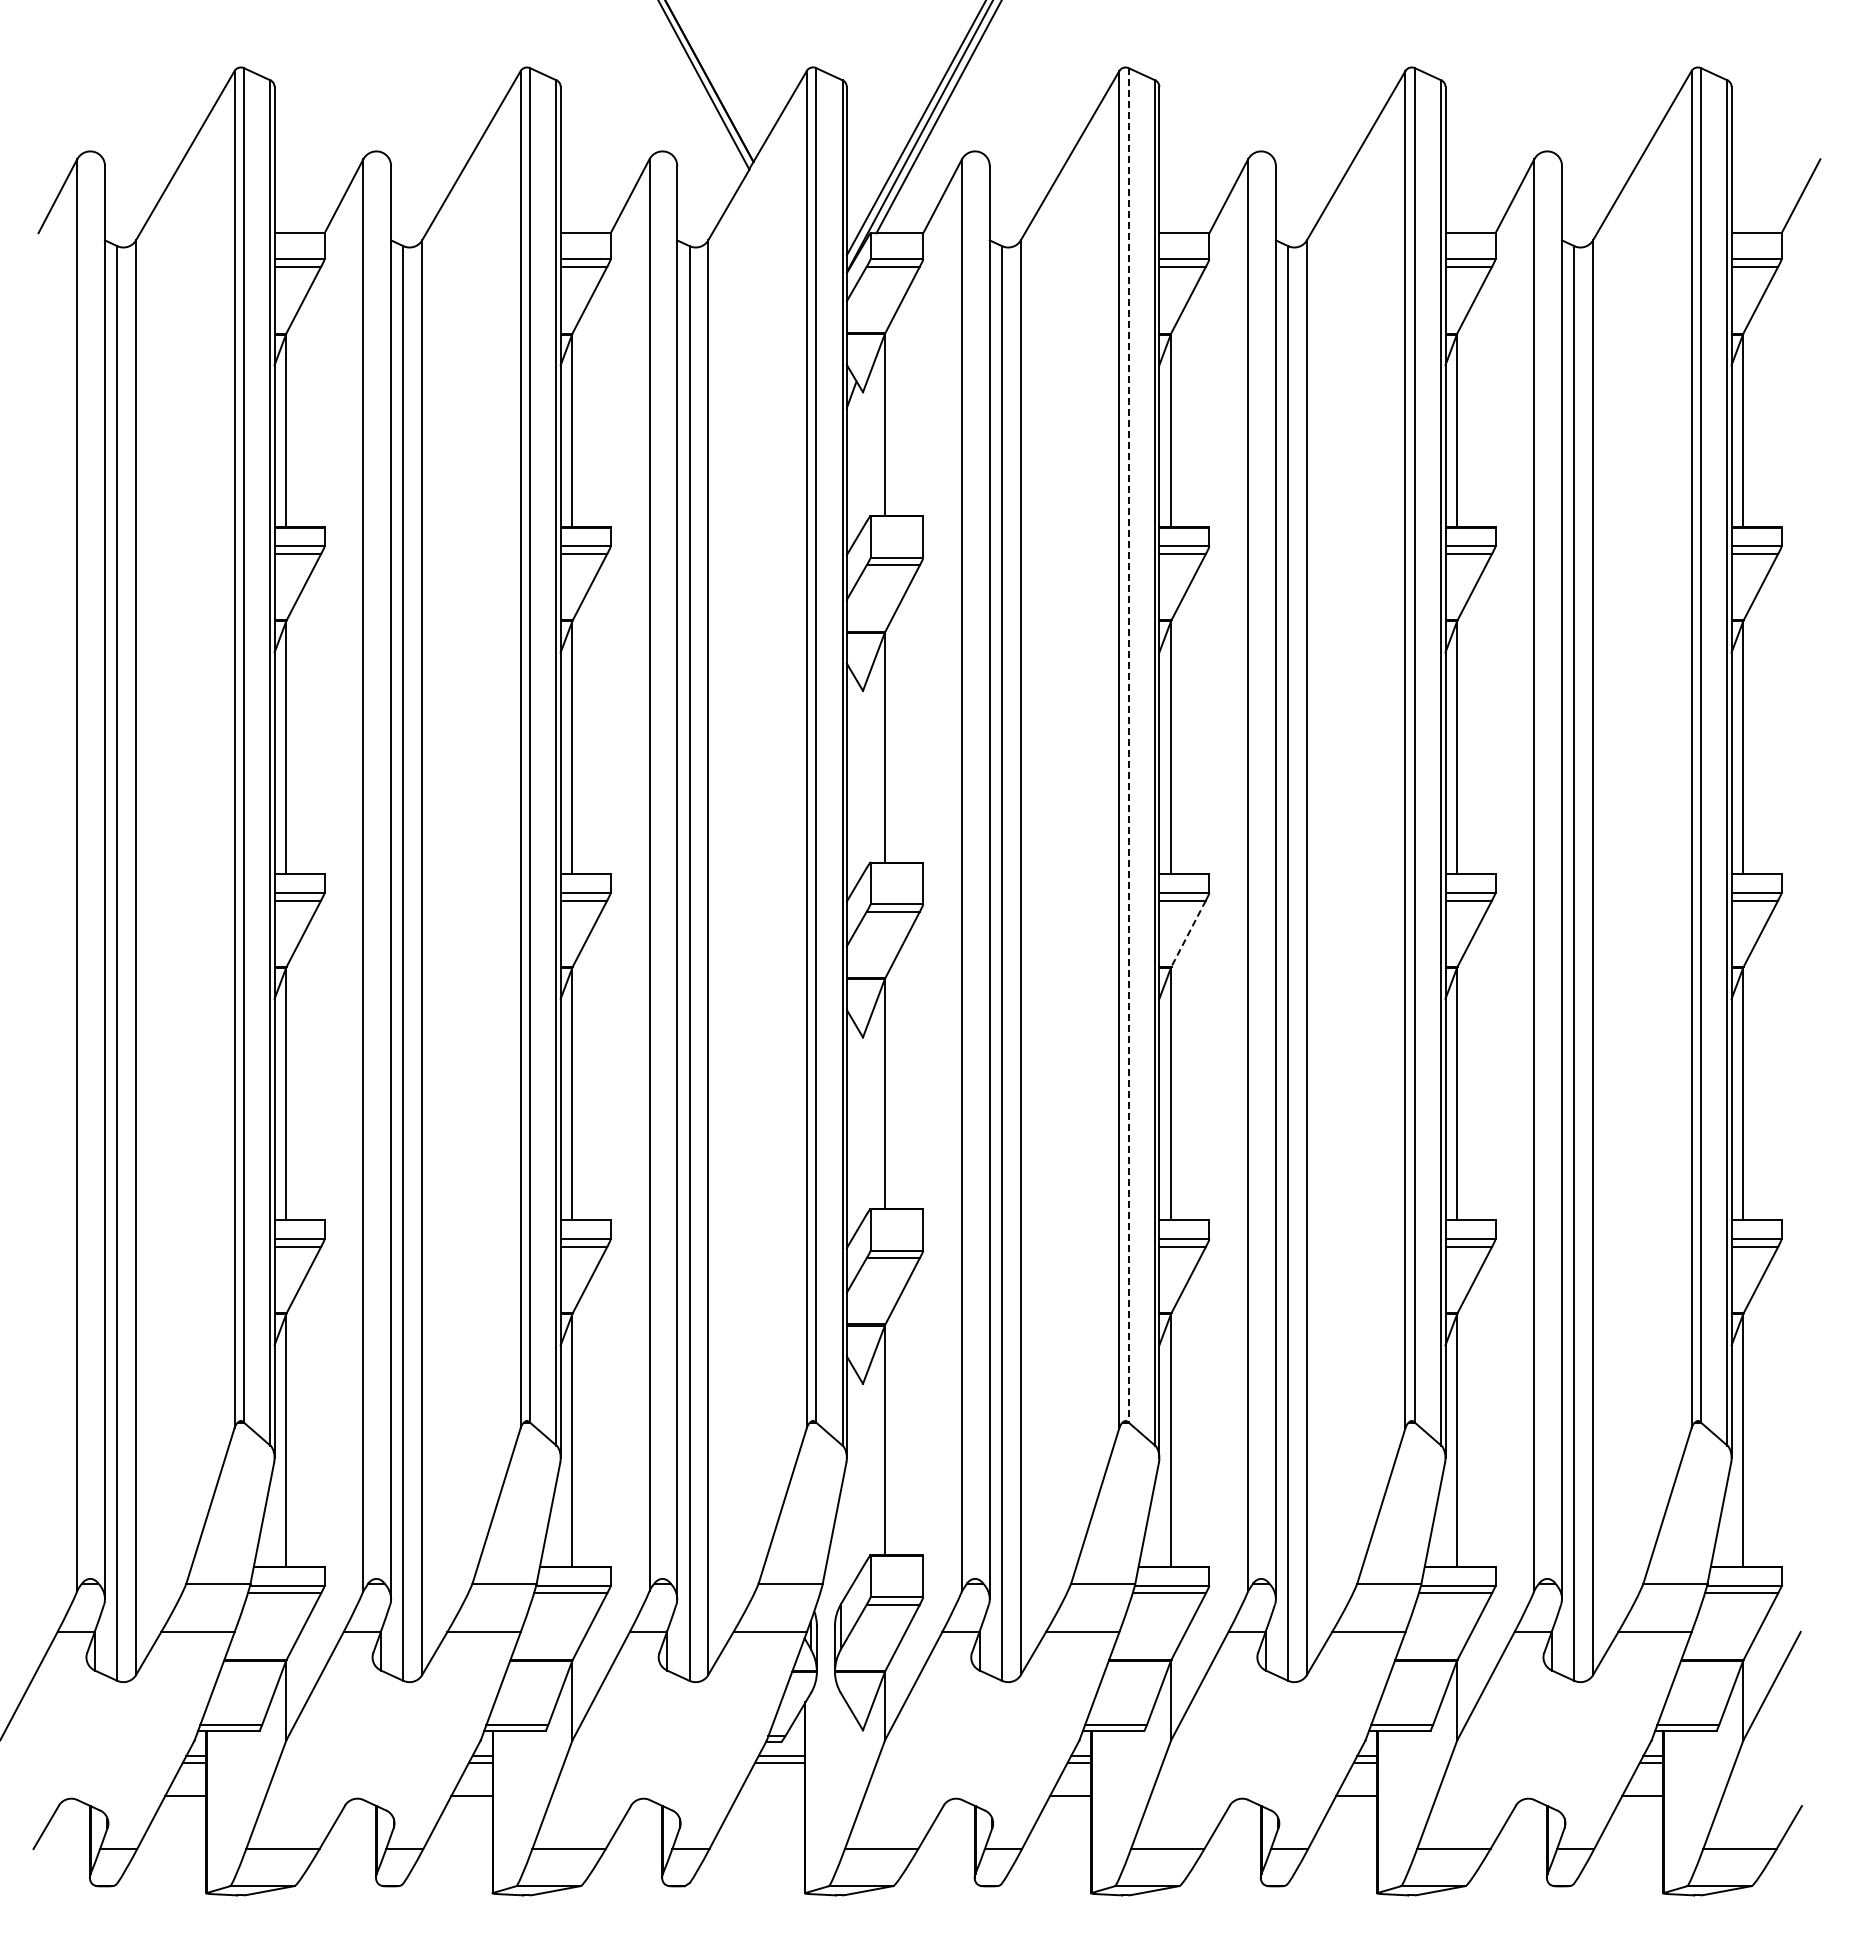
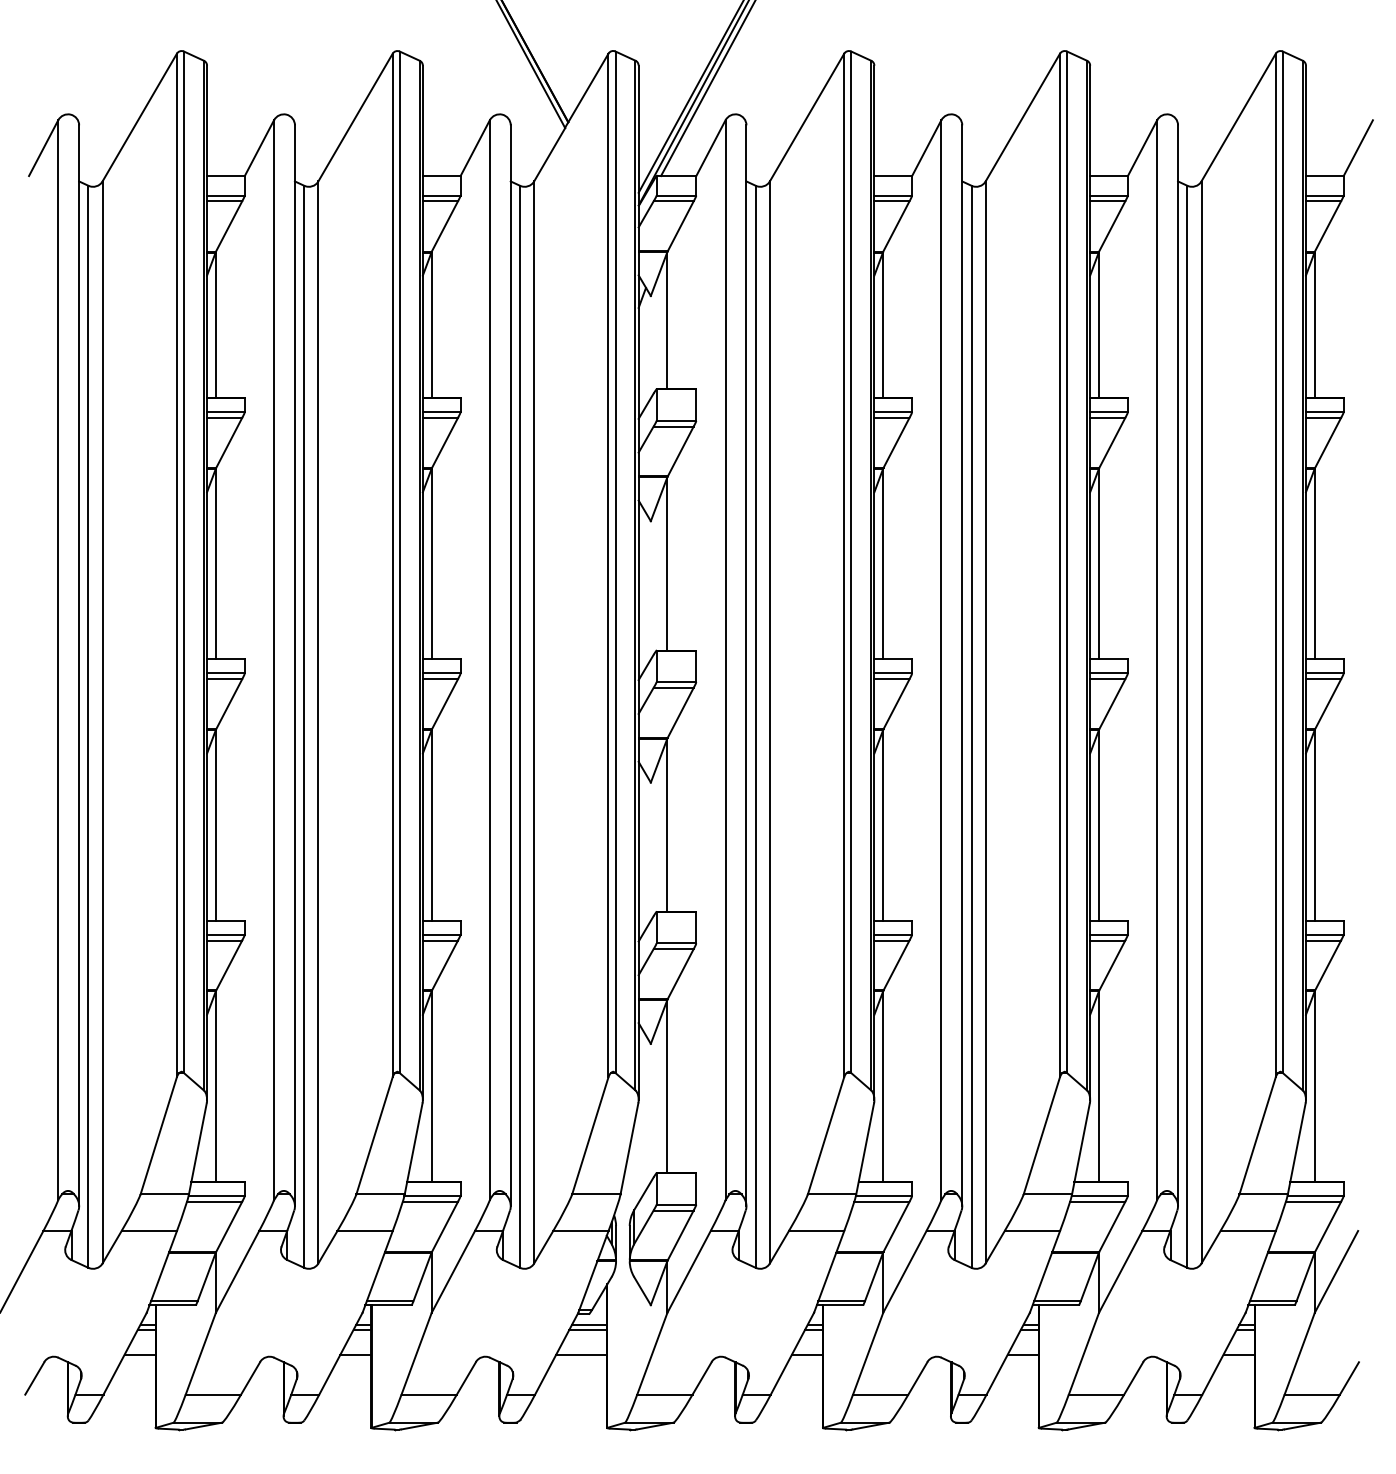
line: (1128, 745) -> (851, 562), dashed -> solid
line: (1188, 934) -> (896, 704), dashed -> solid
line: (771, 1795) -> (581, 1354), added

